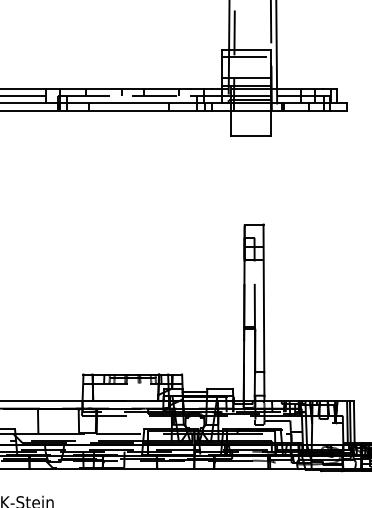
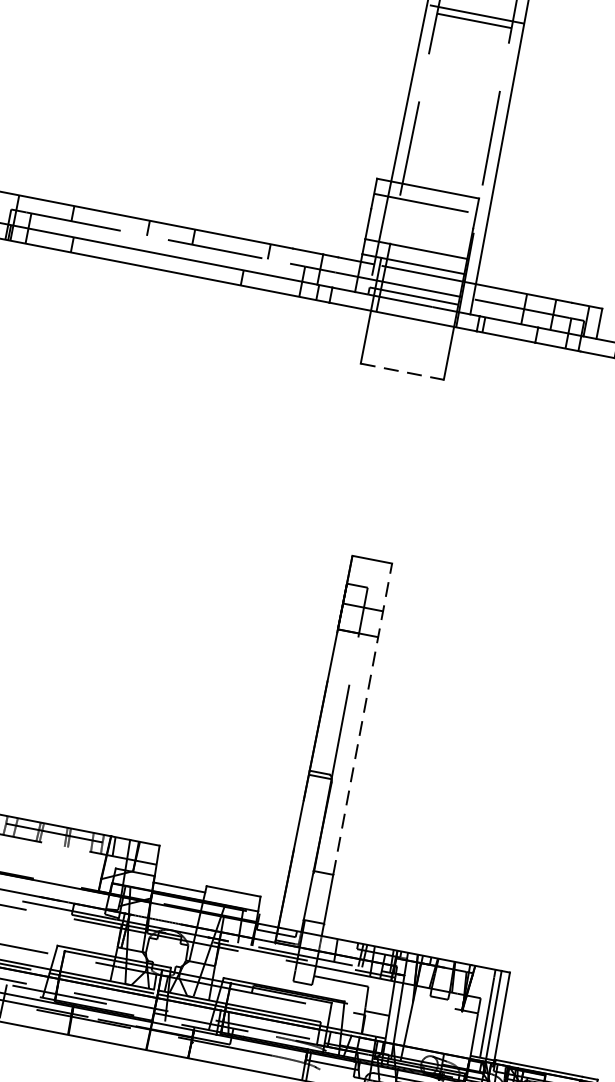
line: (251, 135) -> (403, 371), solid -> dashed
line: (263, 298) -> (361, 719), solid -> dashed

